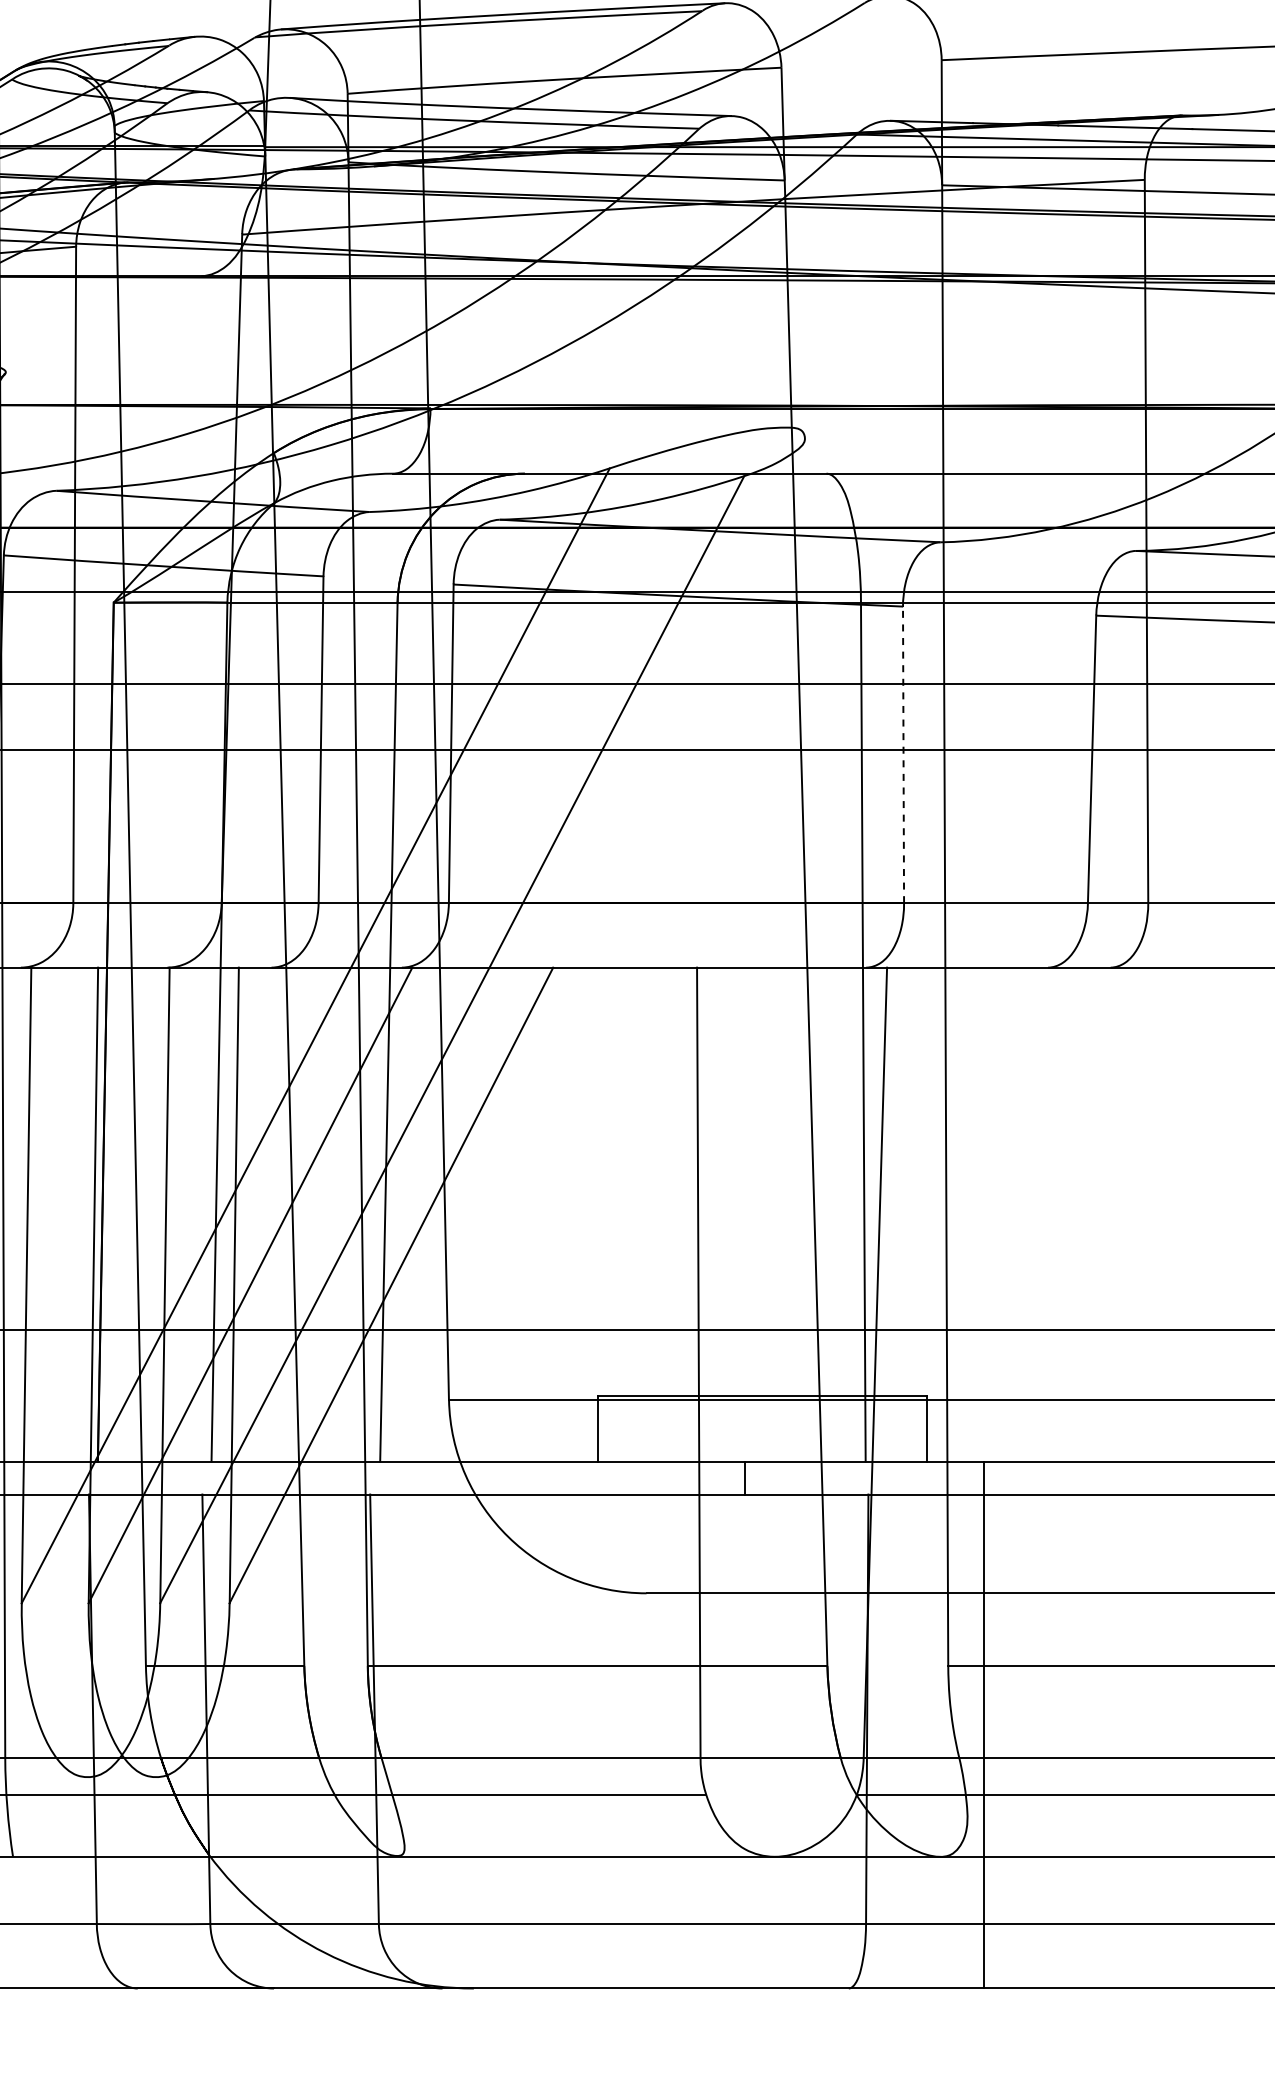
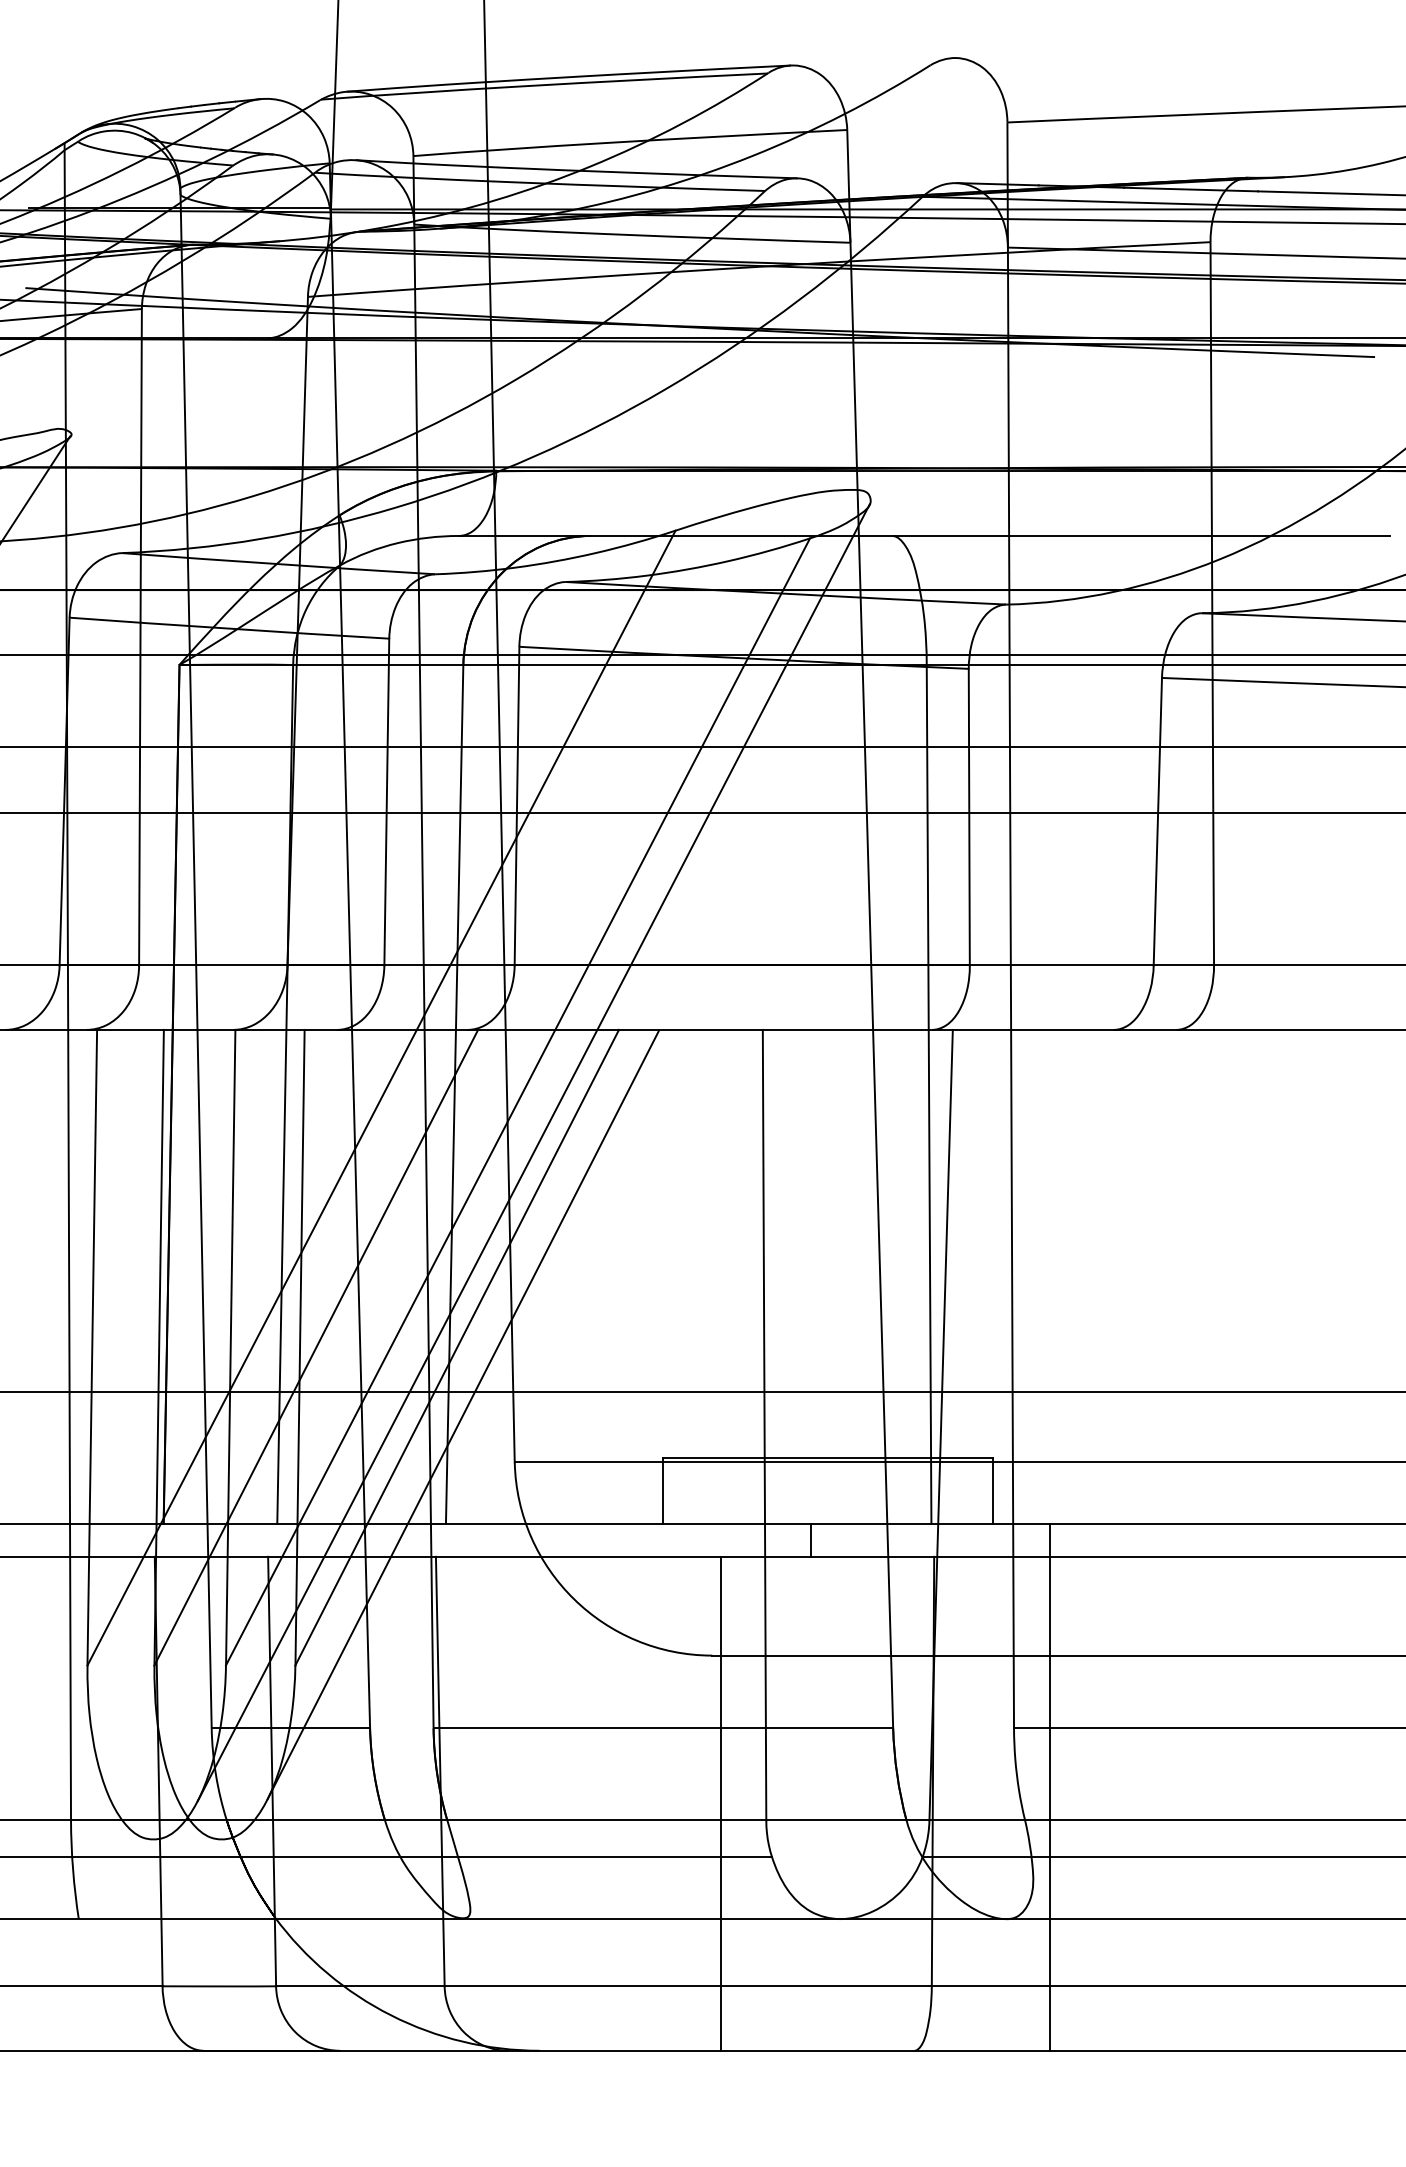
line: (903, 754) -> (969, 816), dashed -> solid
line: (467, 1090) -> (533, 1152), added
line: (397, 1352) -> (463, 1414), added
line: (654, 1741) -> (720, 1803), added

